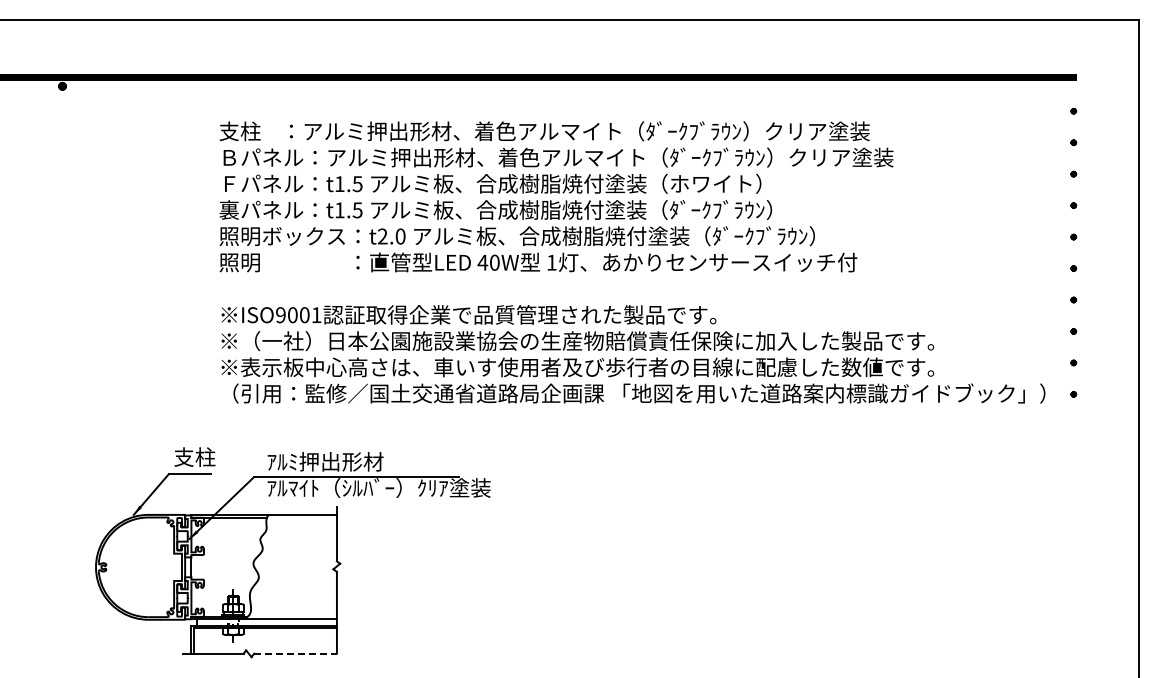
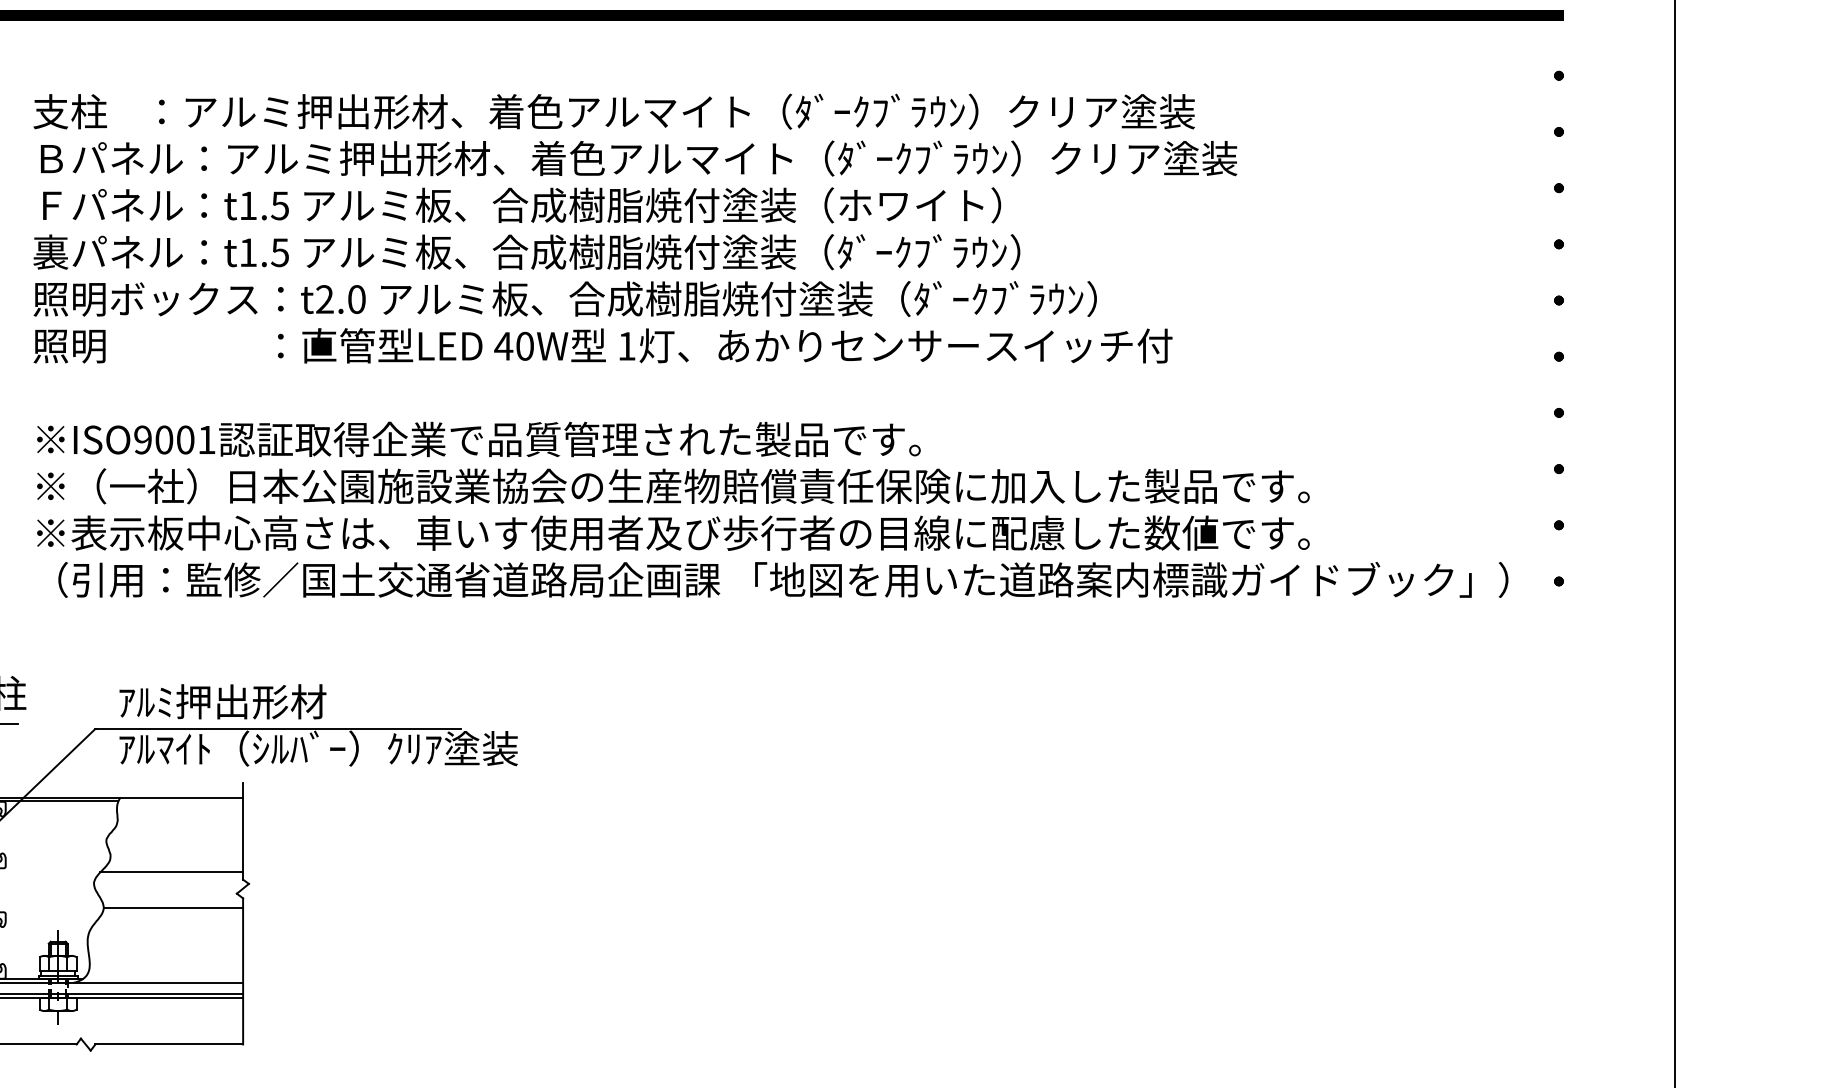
line: (296, 557) -> (170, 872), added
line: (297, 577) -> (172, 908), added
line: (296, 653) -> (170, 1044), dashed -> solid

